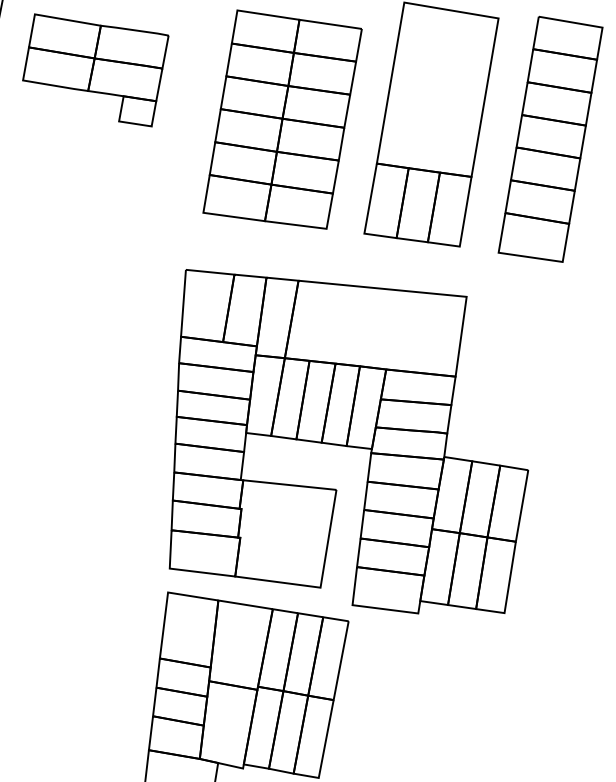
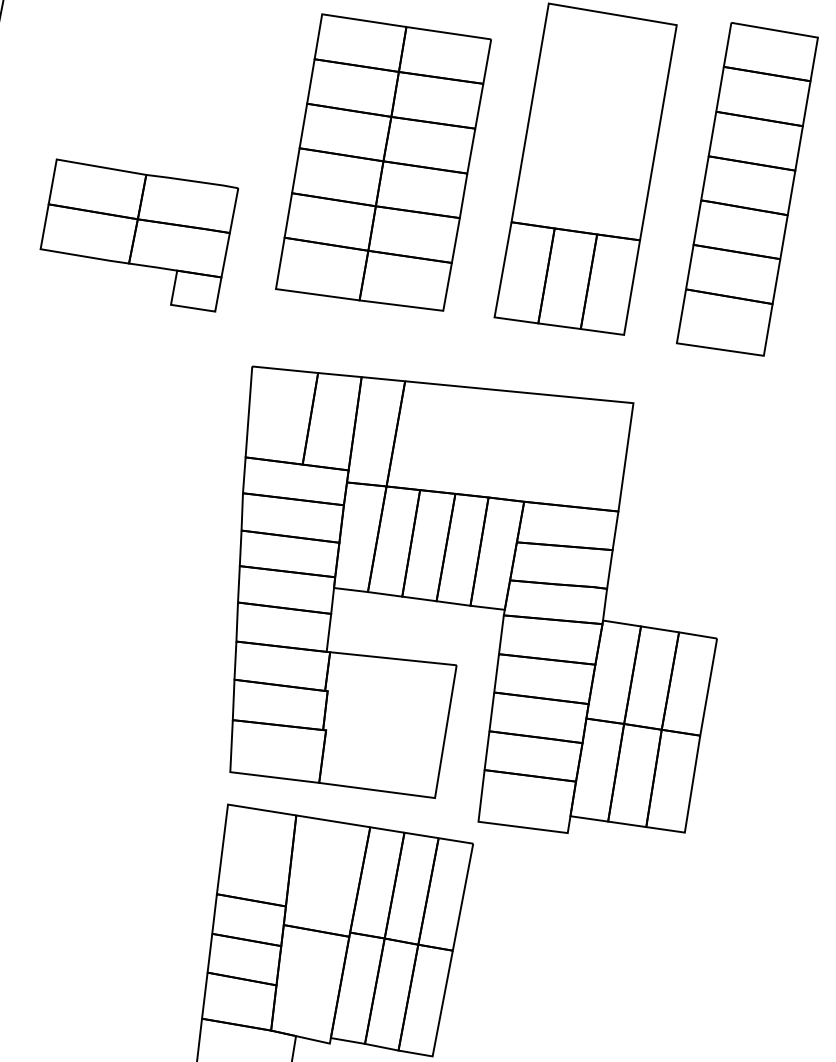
part: (95, 70) -> (138, 235), moved

